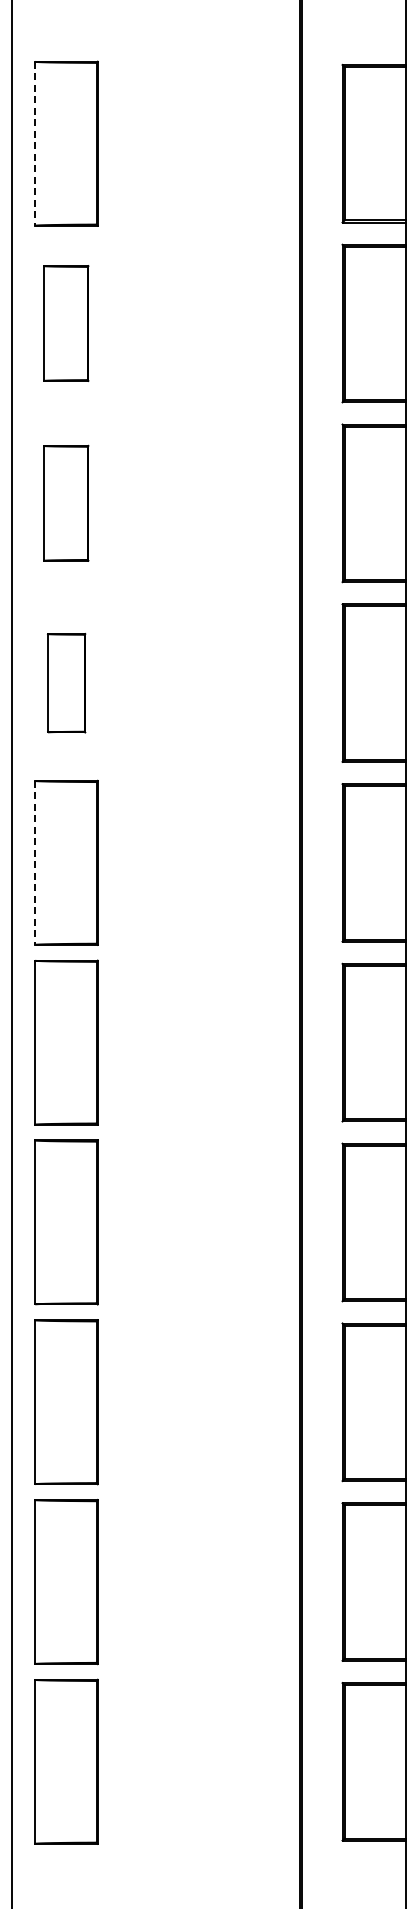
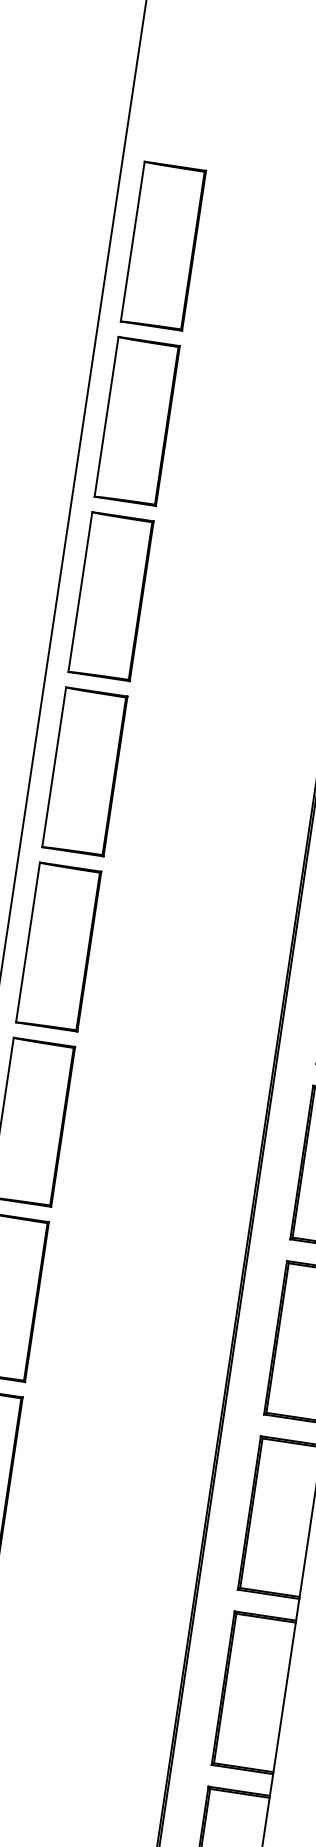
line: (34, 144) -> (132, 242), dashed -> solid
part: (66, 323) -> (137, 421), size x1.43
part: (66, 503) -> (111, 596), size x1.43
part: (66, 683) -> (85, 772), size x1.67
line: (34, 863) -> (27, 943), dashed -> solid

